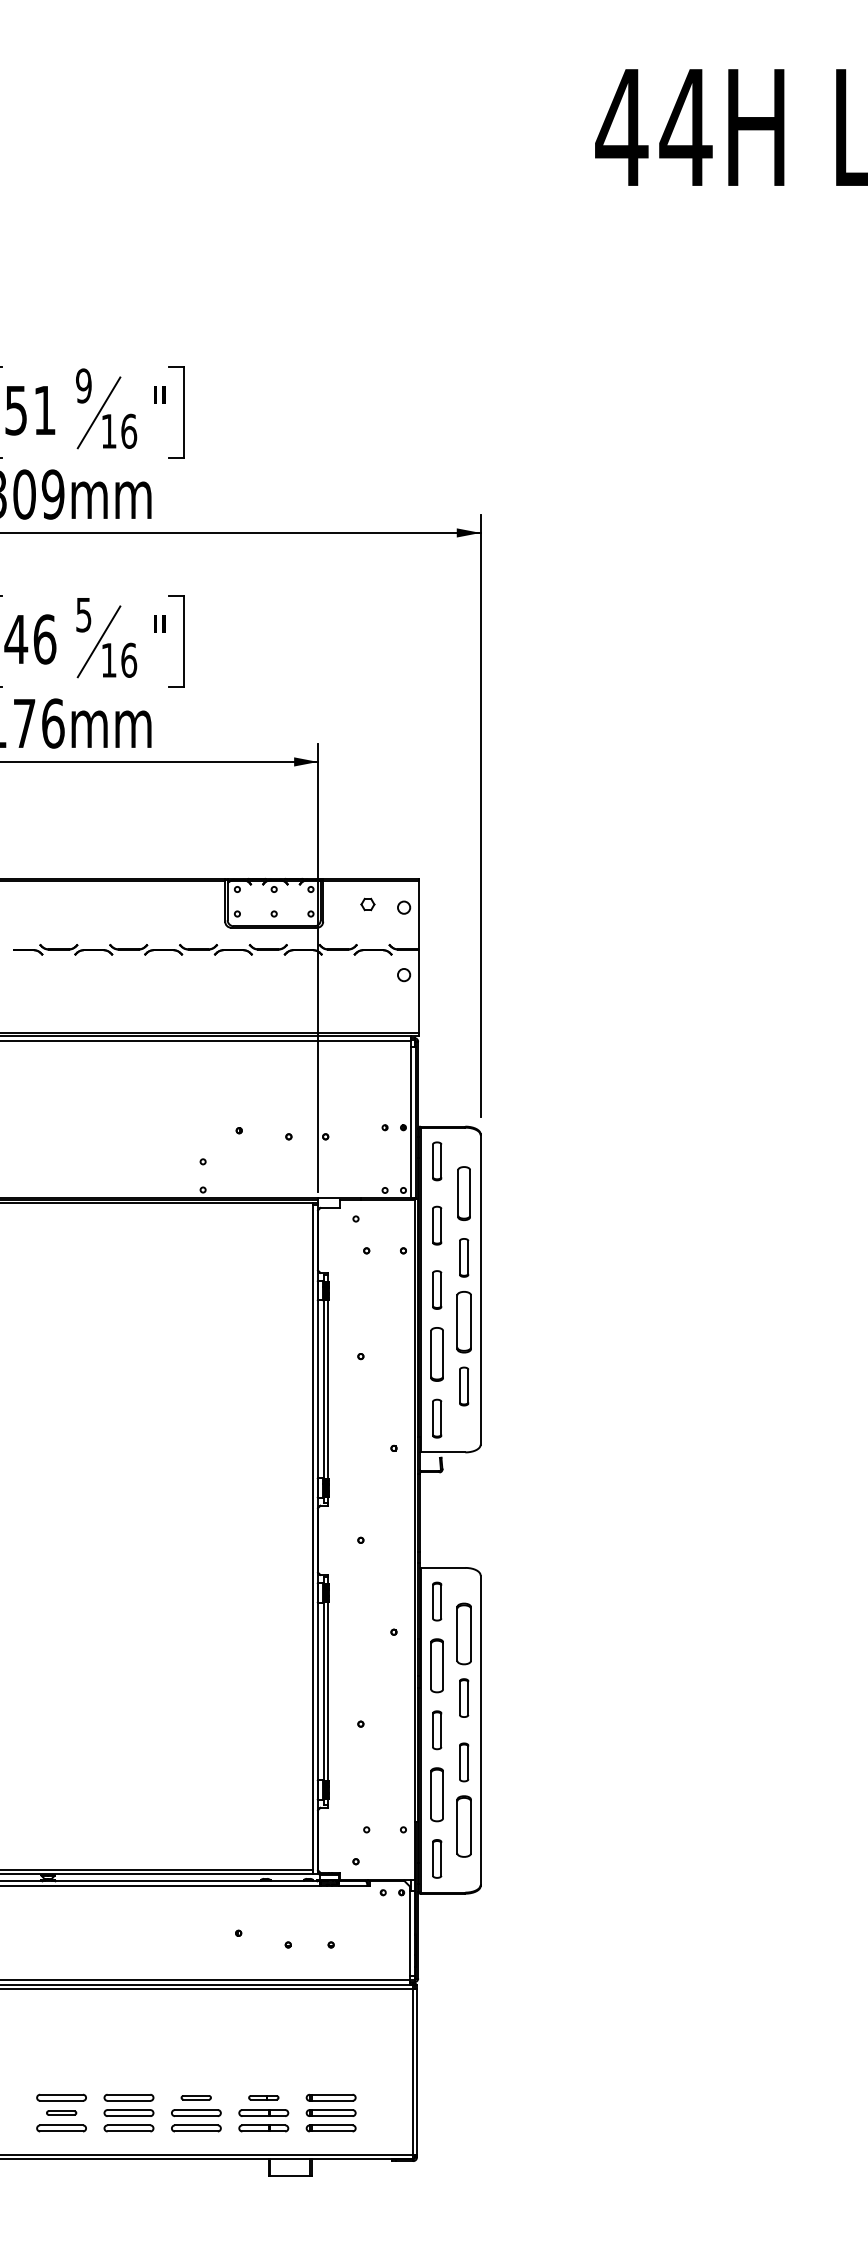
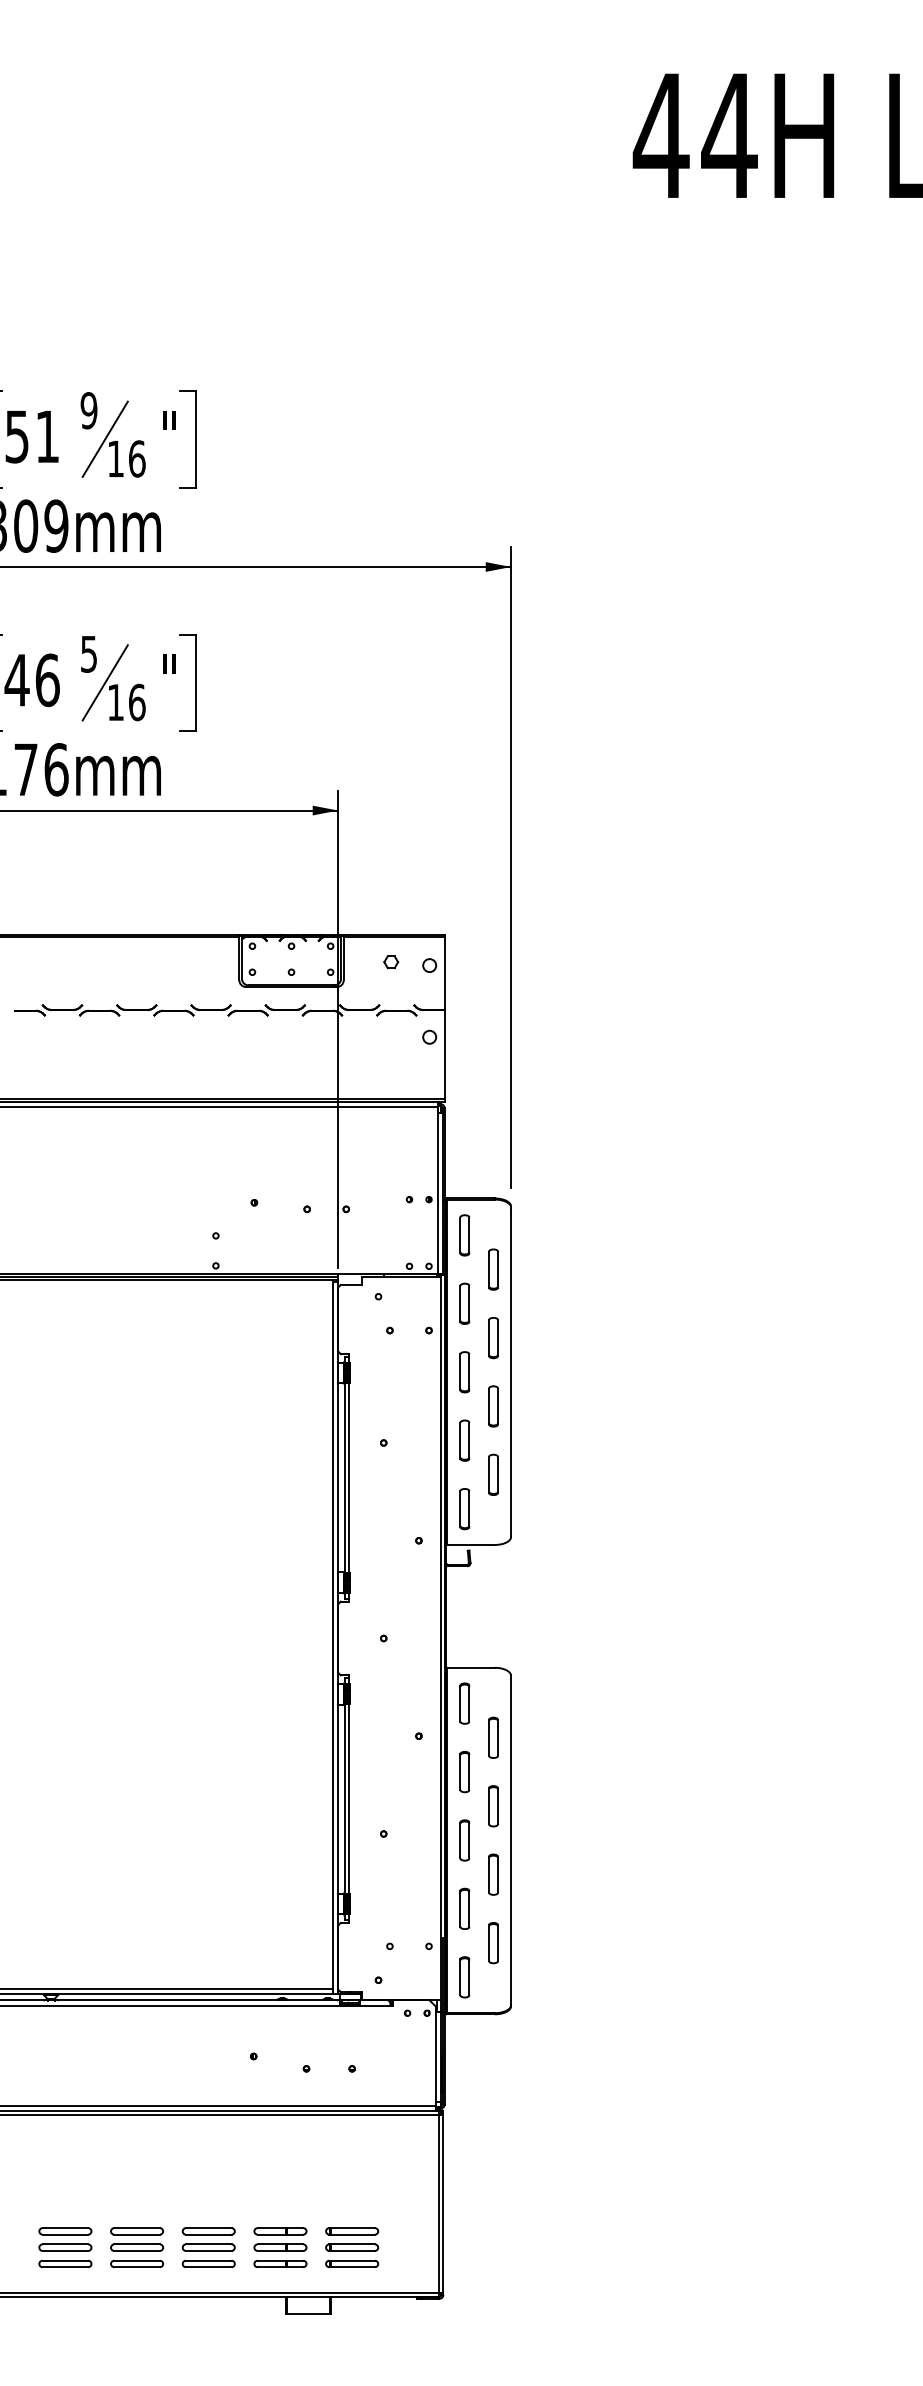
part: (464, 1193) -> (493, 1269), size x0.71
part: (464, 1322) -> (493, 1406), size x0.62
part: (436, 1354) -> (464, 1440), size x0.71
part: (464, 1633) -> (493, 1737), size x0.62
part: (436, 1666) -> (464, 1772), size x0.71
part: (436, 1794) -> (464, 1908), size x0.71
part: (464, 1827) -> (493, 1943), size x0.62
part: (196, 2097) -> (208, 2231), size x1.67
part: (263, 2097) -> (280, 2231), size x1.67
part: (61, 2112) -> (65, 2247), size x1.67

